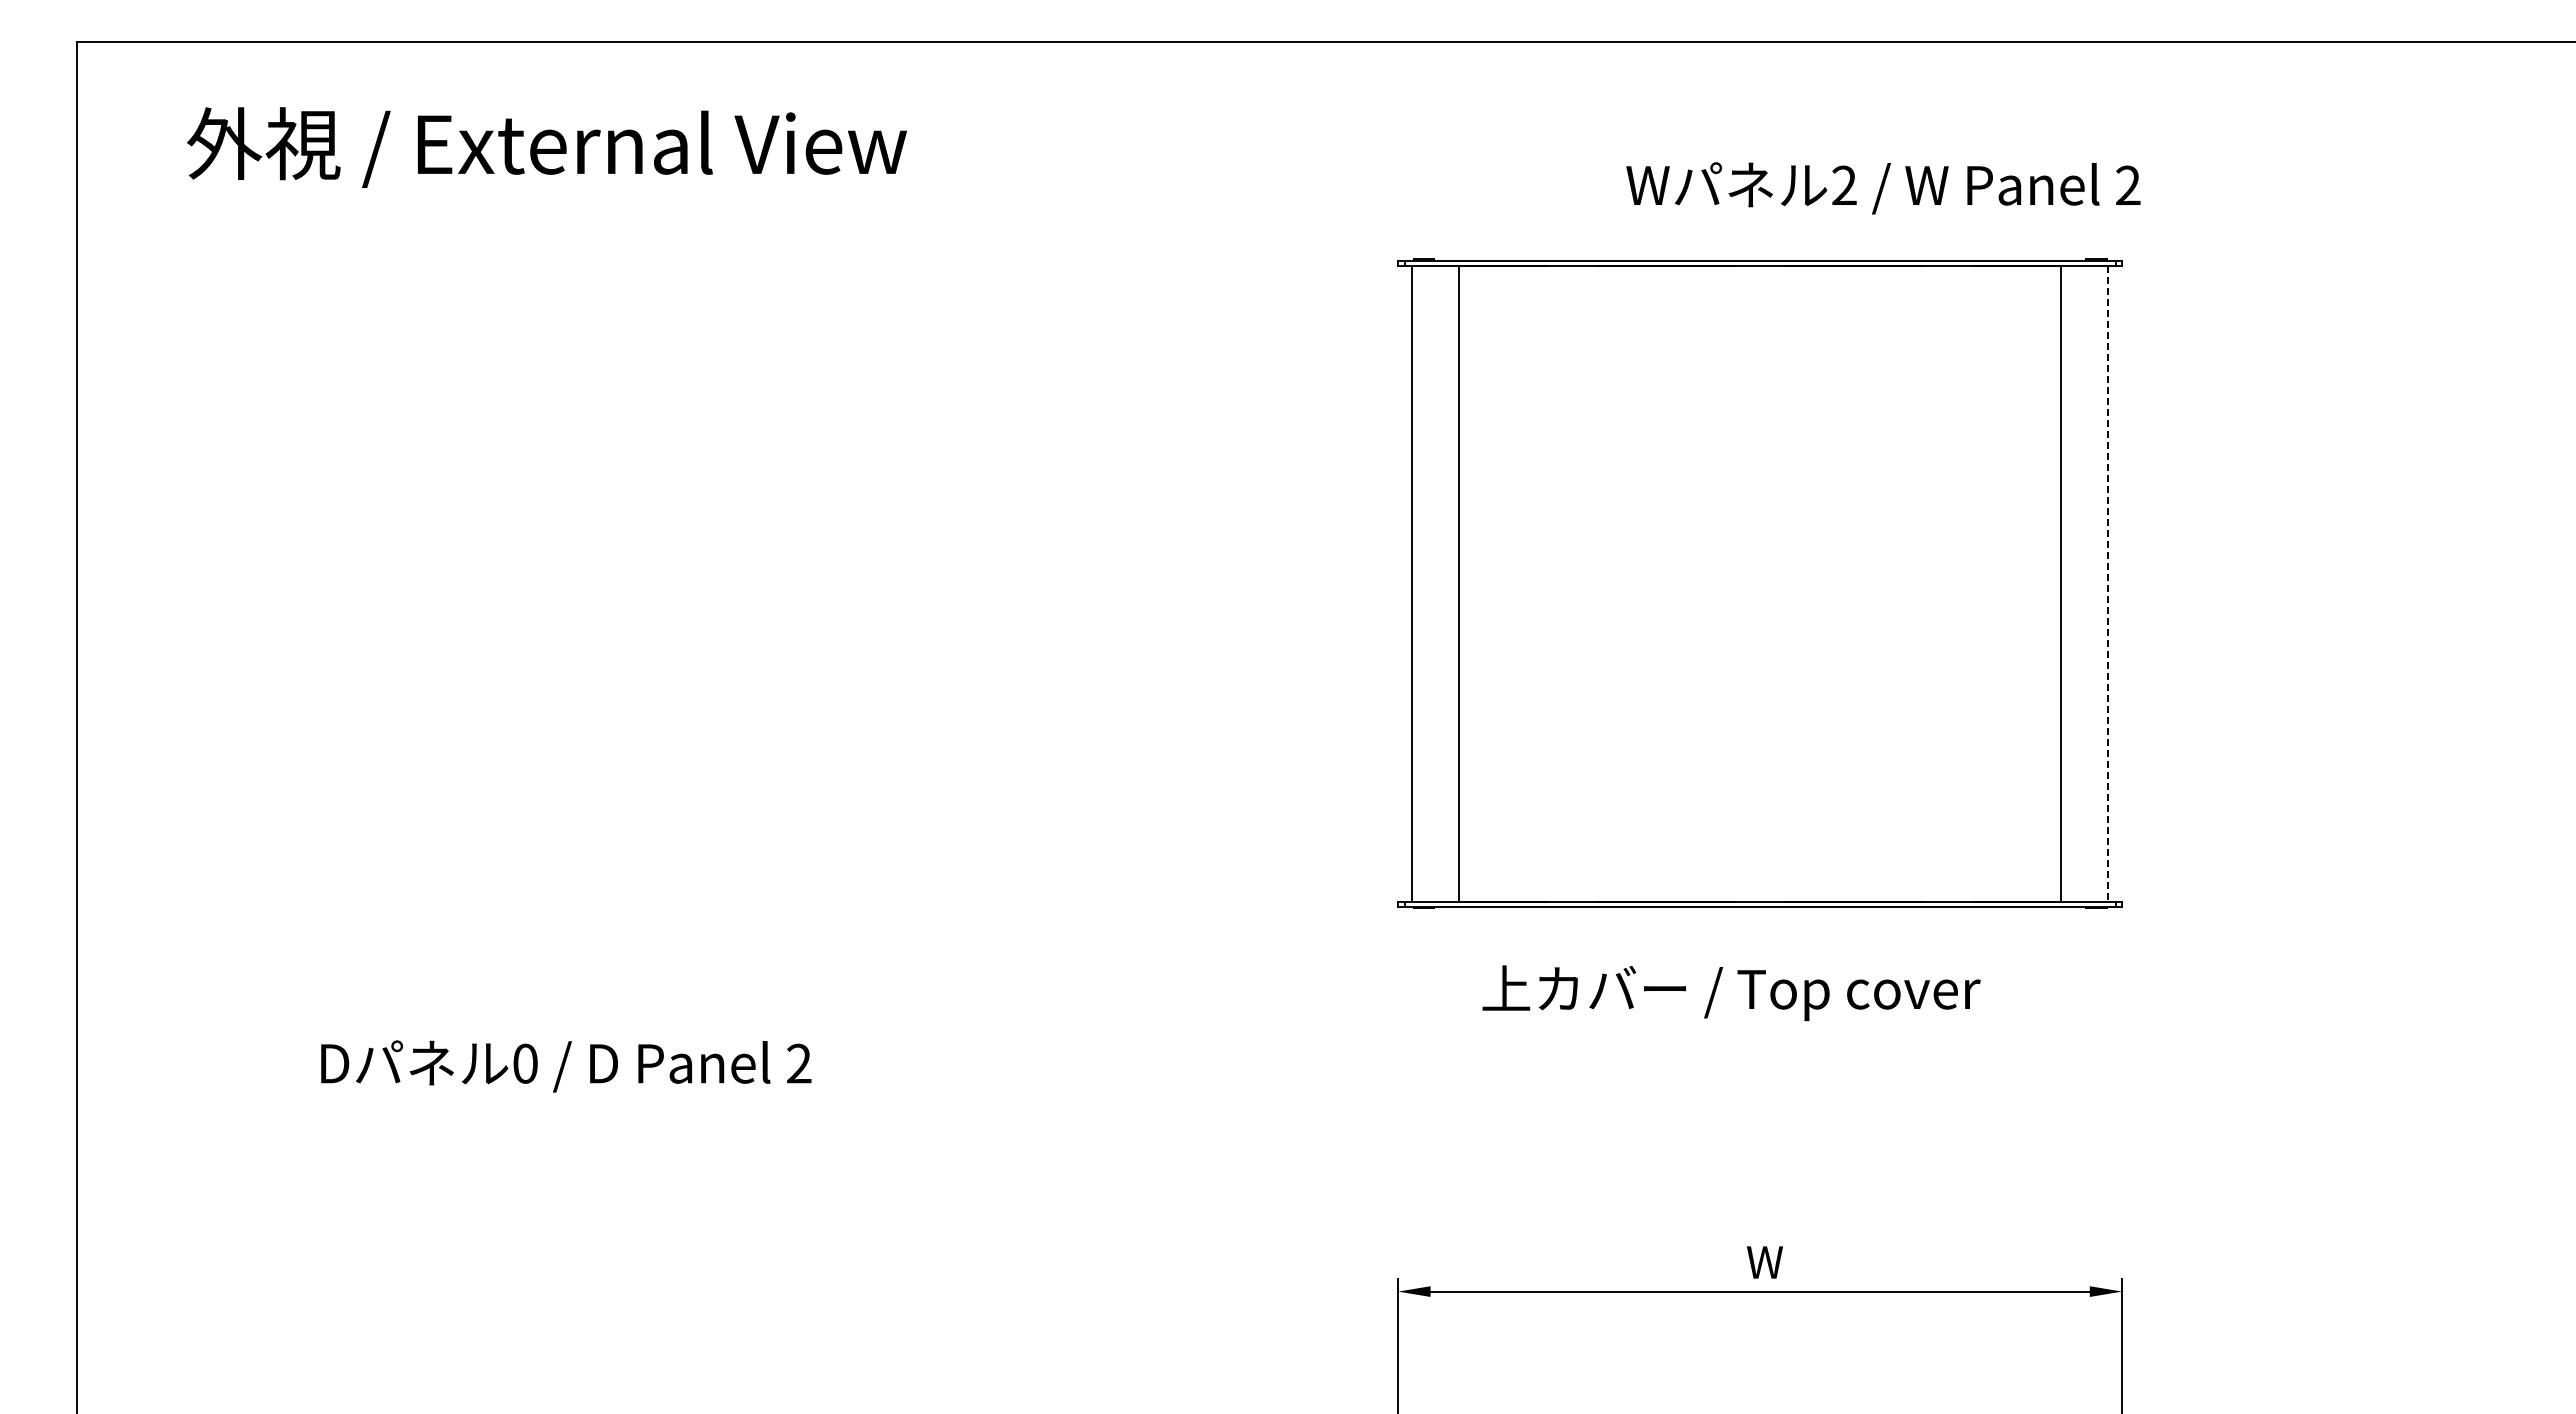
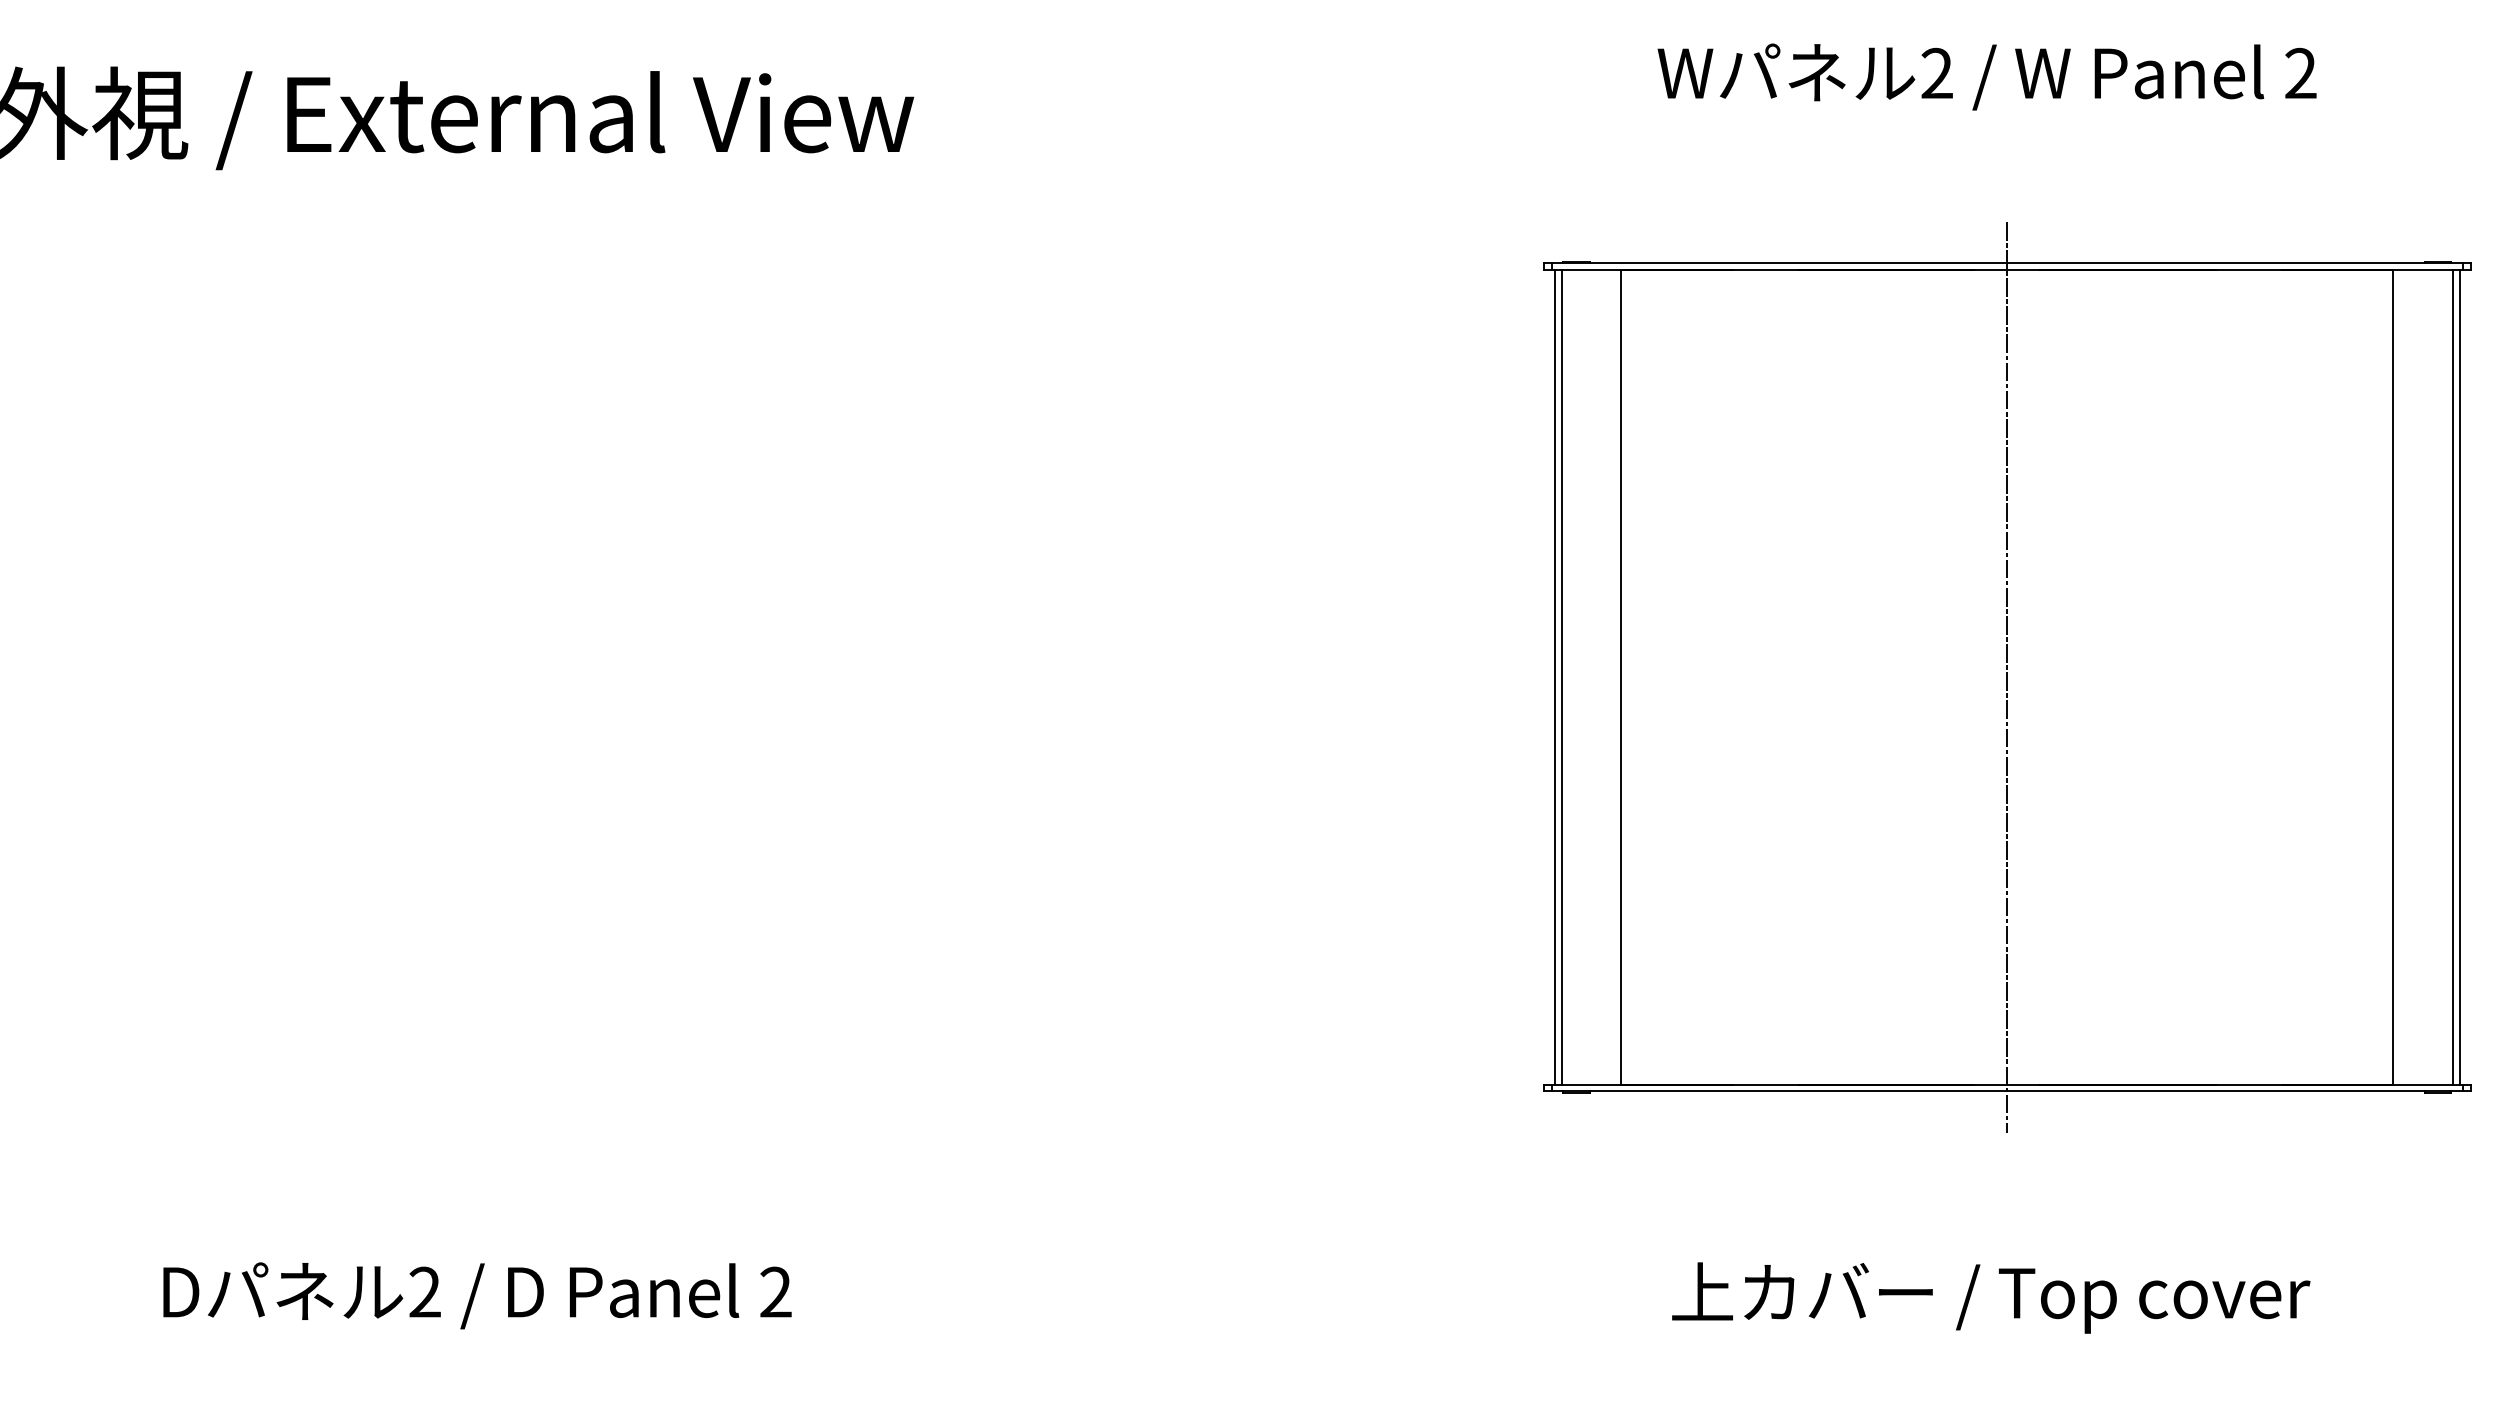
text: (1883, 188) -> (1987, 77), moved
line: (1407, 583) -> (1555, 676), added
line: (1760, 583) -> (2007, 676), added
line: (2107, 583) -> (2452, 676), dashed -> solid
line: (2113, 583) -> (2460, 676), added
text: (1731, 993) -> (1991, 1298), moved
text: (525, 1063) -> (425, 1291), 0 -> 2

